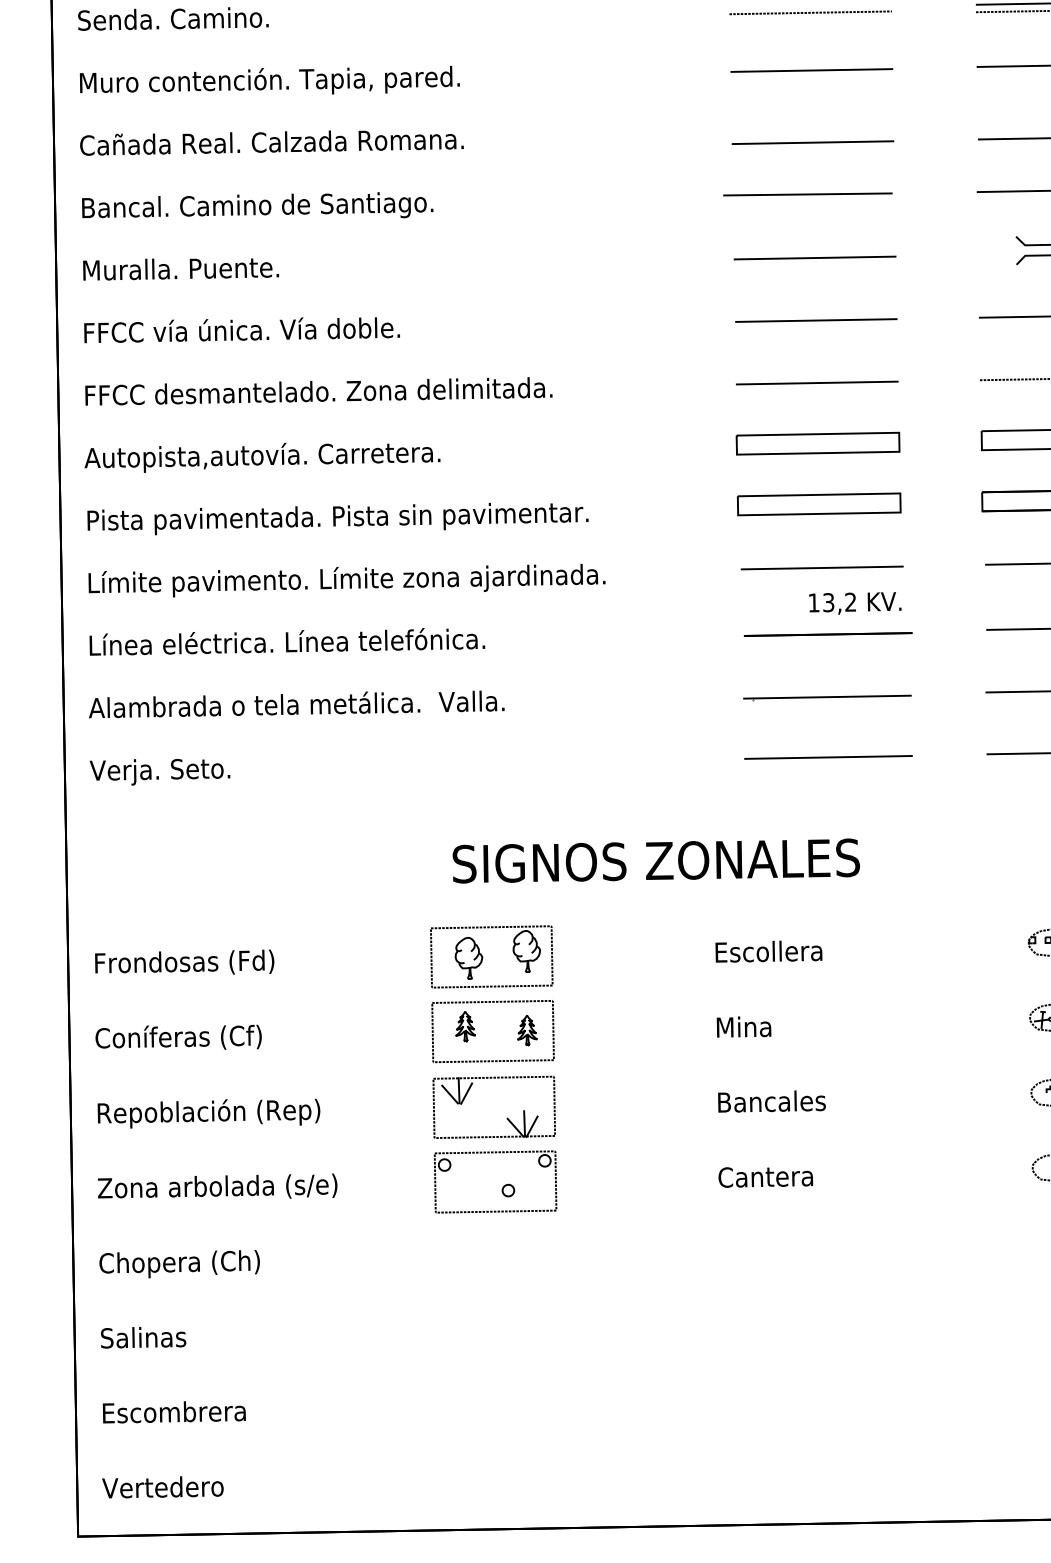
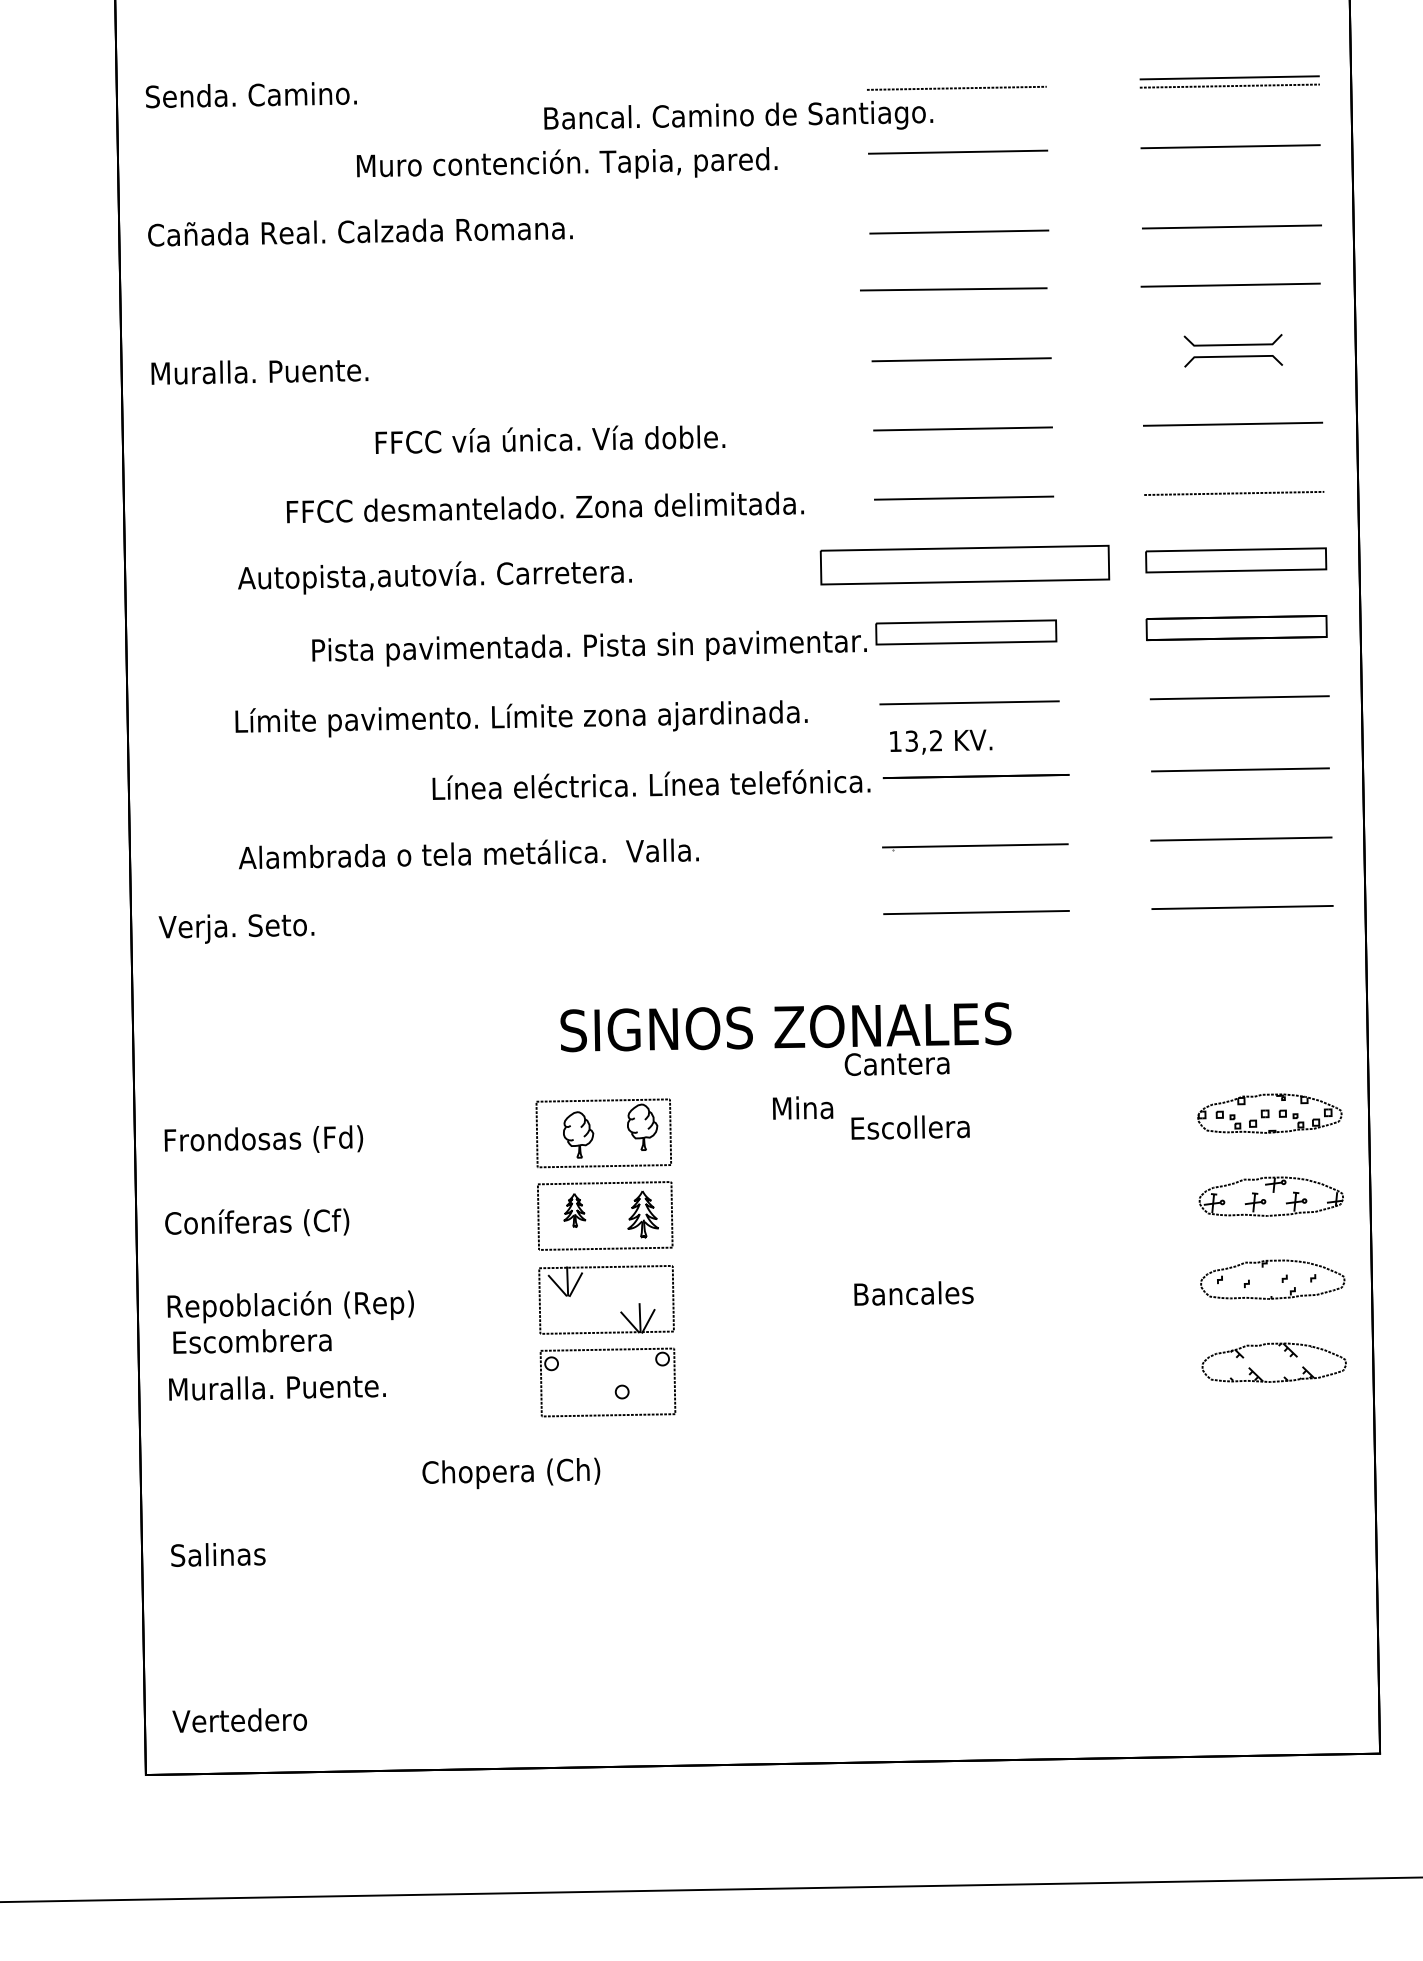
text: (269, 79) -> (566, 162), moved
text: (257, 204) -> (738, 114), moved
text: (242, 330) -> (550, 439), moved
text: (318, 391) -> (544, 507), moved
part: (817, 443) -> (964, 565), size x1.6
text: (262, 457) -> (434, 577), moved
text: (337, 518) -> (589, 648), moved
text: (346, 580) -> (521, 718), moved
text: (855, 602) -> (941, 741), moved
text: (287, 641) -> (651, 784), moved
text: (296, 704) -> (468, 853), moved
text: (743, 1026) -> (802, 1107), moved
part: (527, 1030) -> (643, 1214), size x1.4
text: (765, 1177) -> (896, 1064), moved
text: (216, 1185) -> (299, 1386), Zona arbolada (s/e) -> Muralla. Puente.
text: (179, 1264) -> (511, 1473), moved
text: (174, 1412) -> (252, 1341), moved

